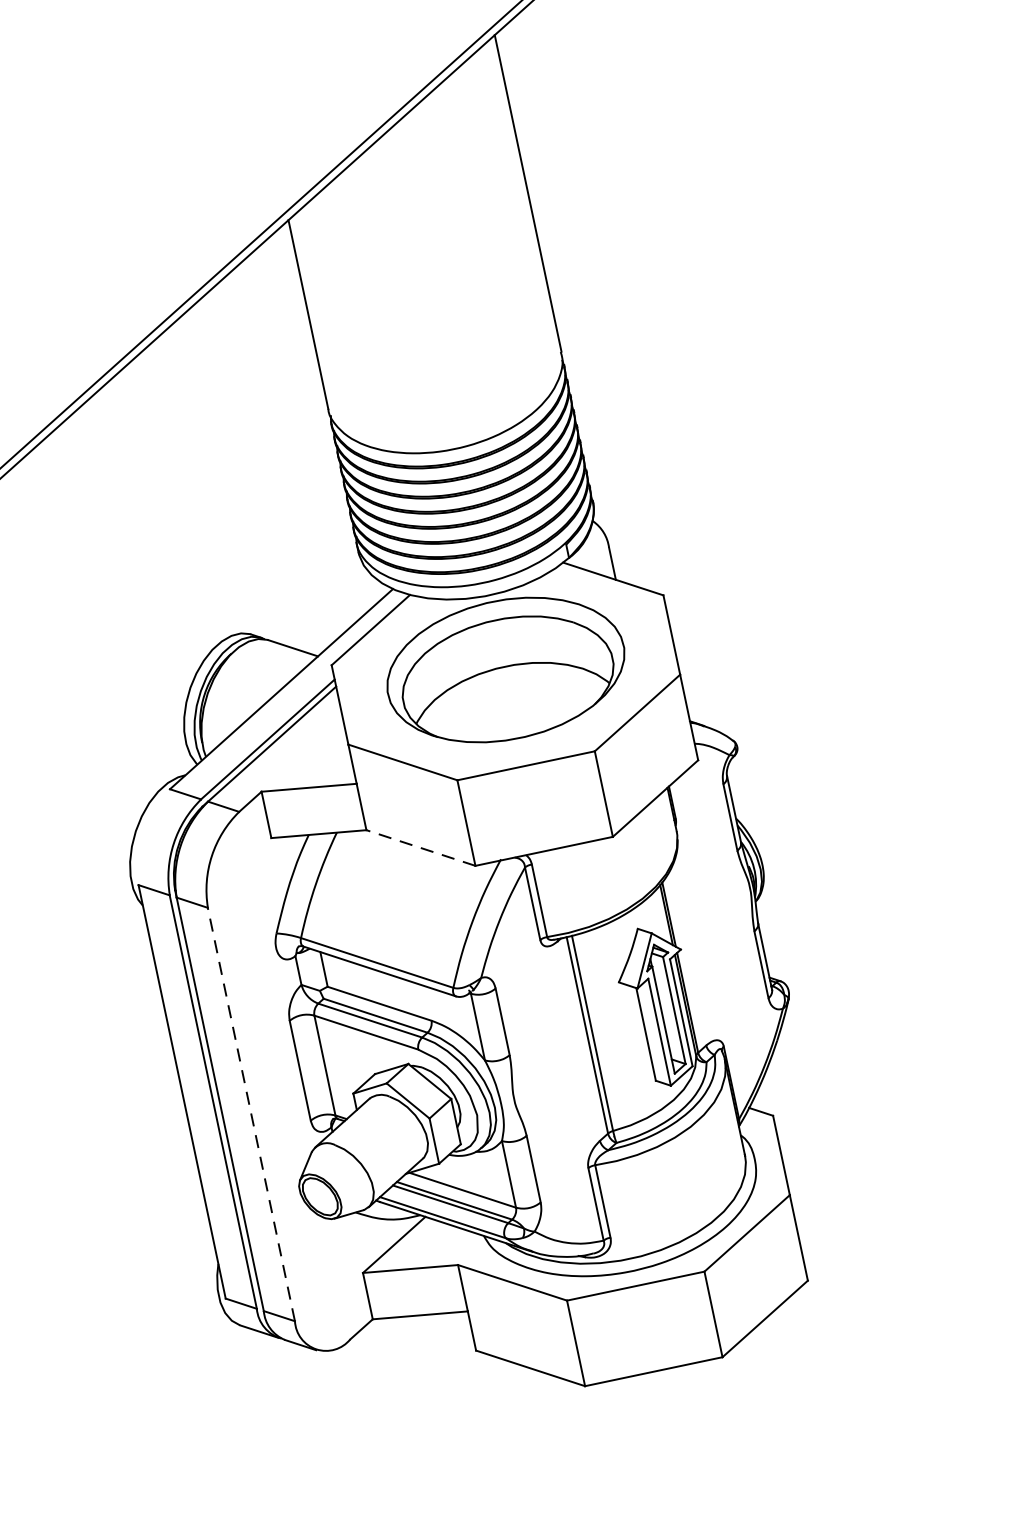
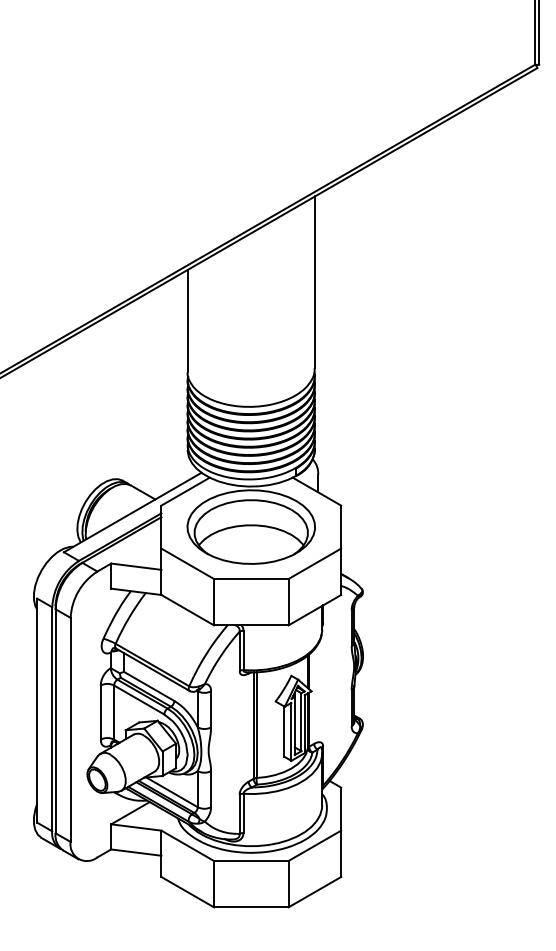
line: (420, 846) -> (187, 609), dashed -> solid
line: (250, 1113) -> (70, 729), dashed -> solid

